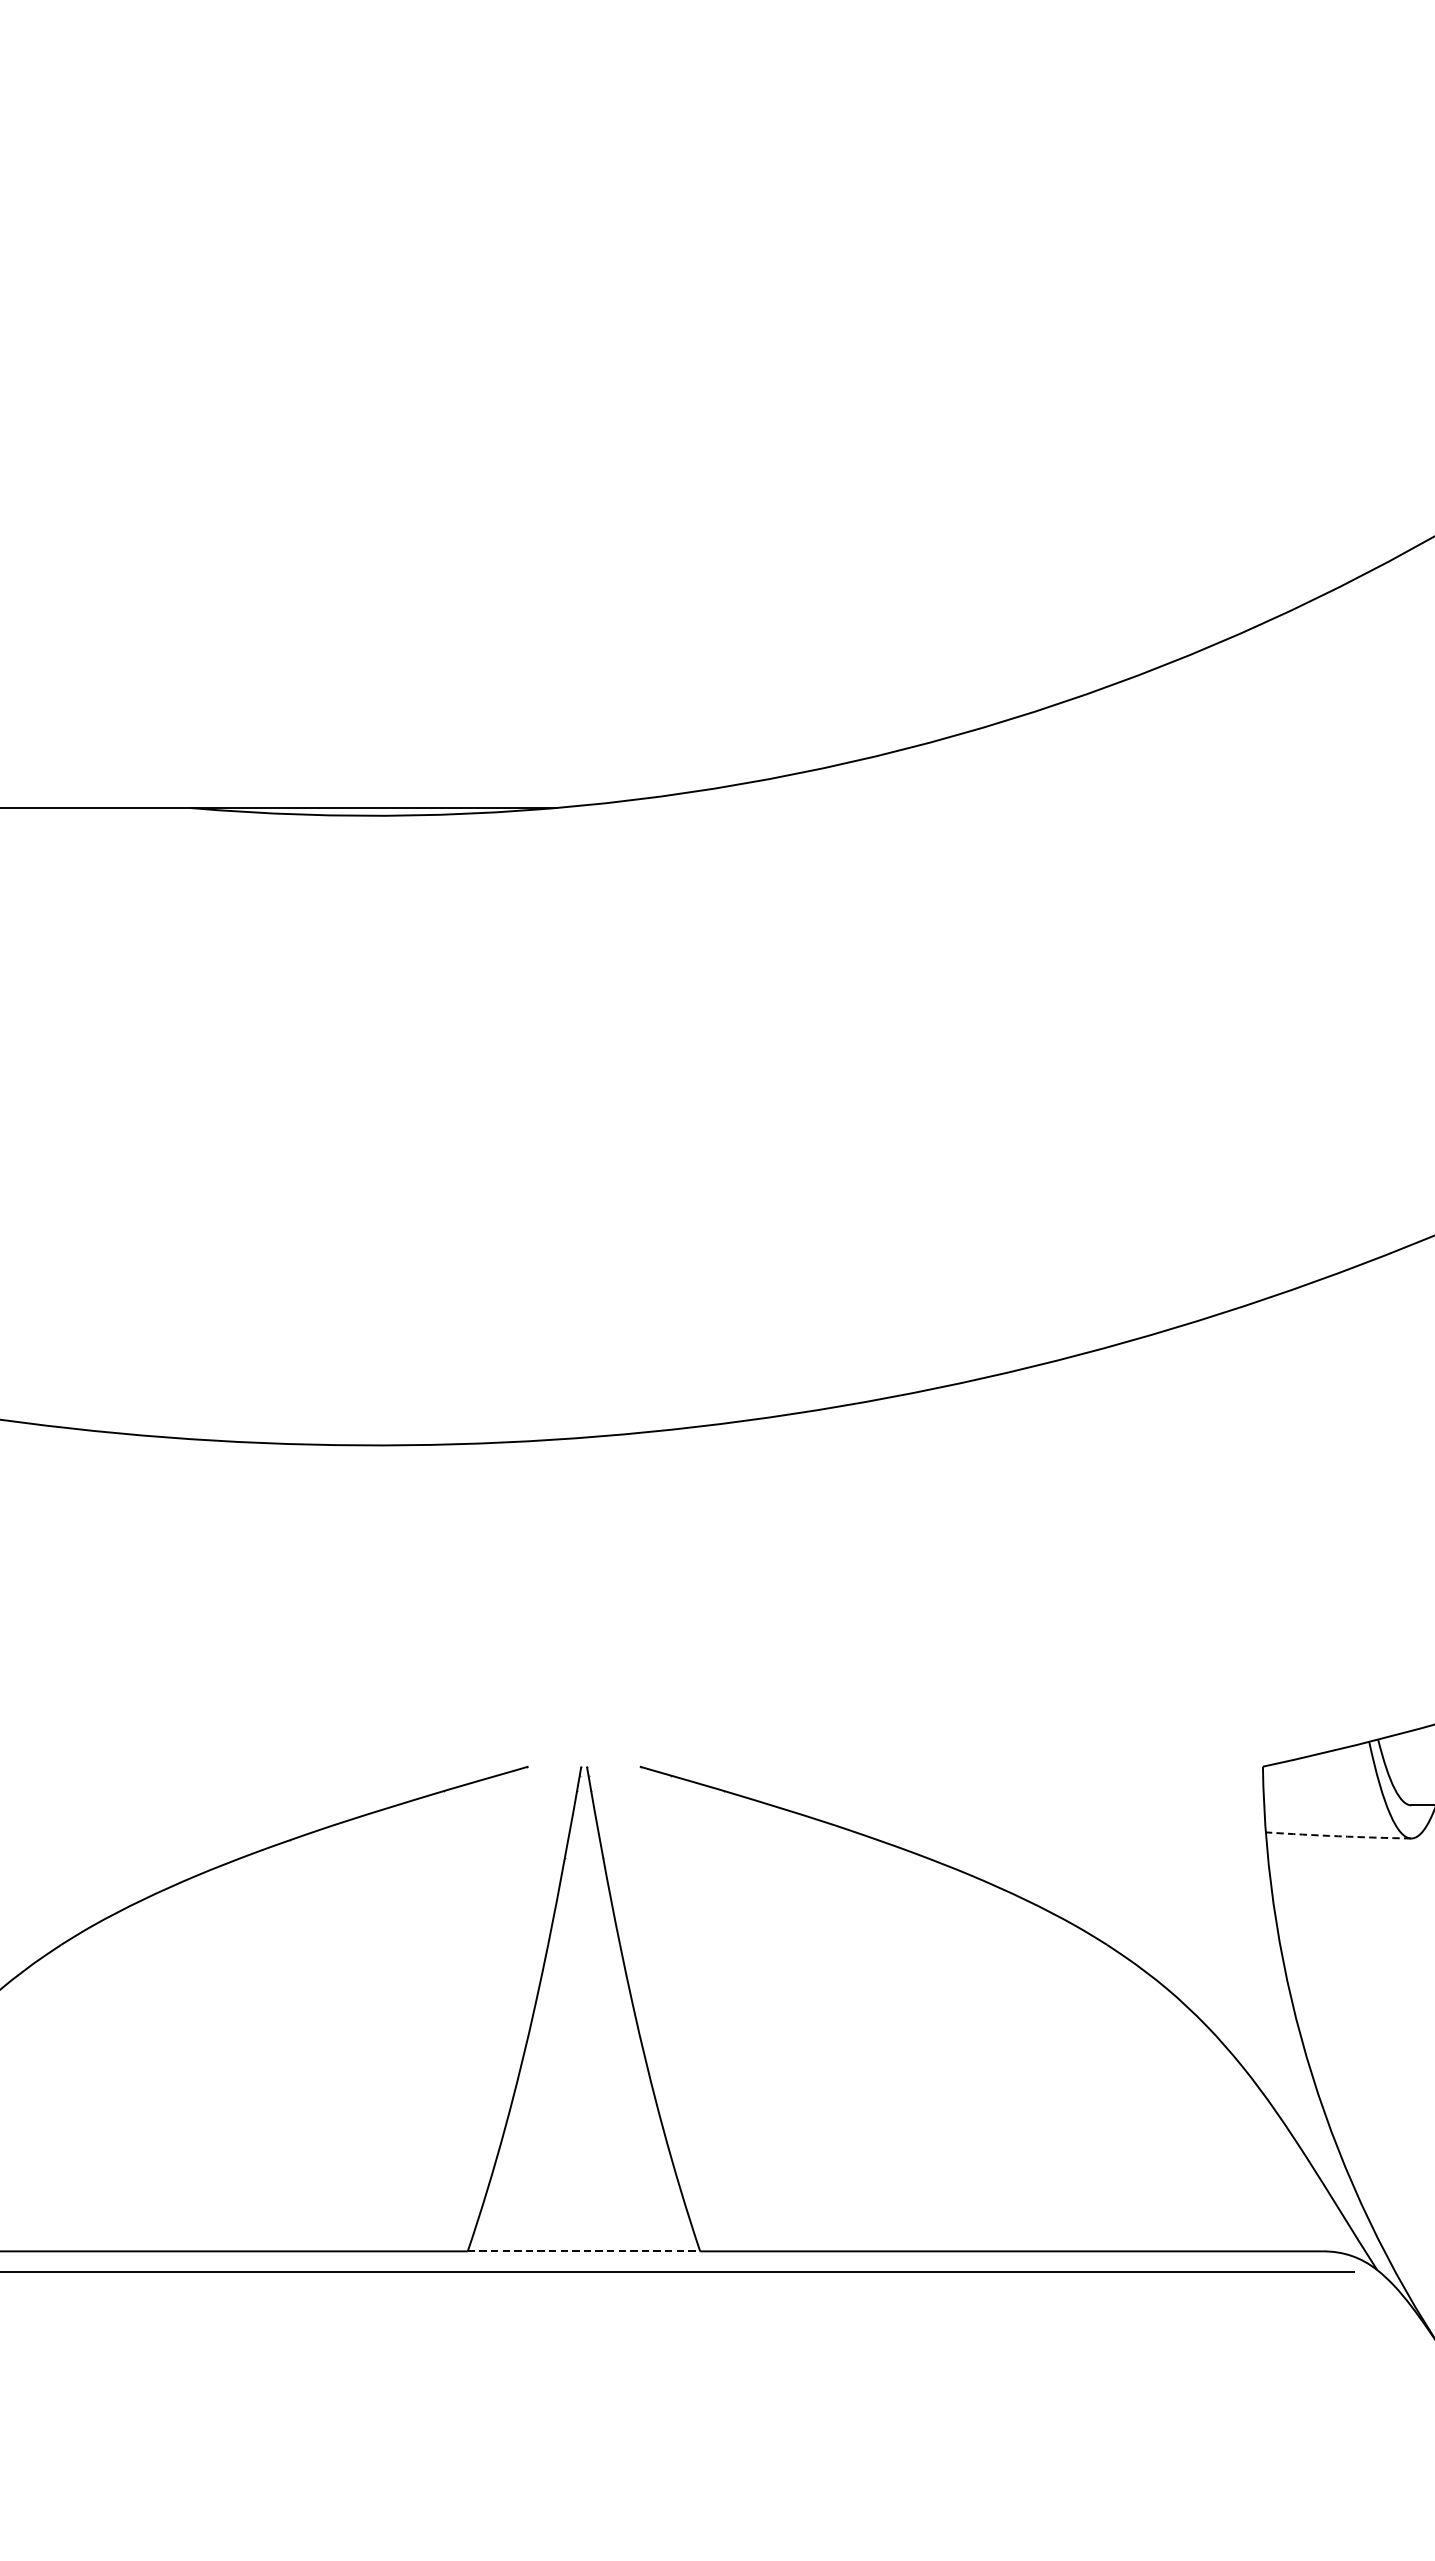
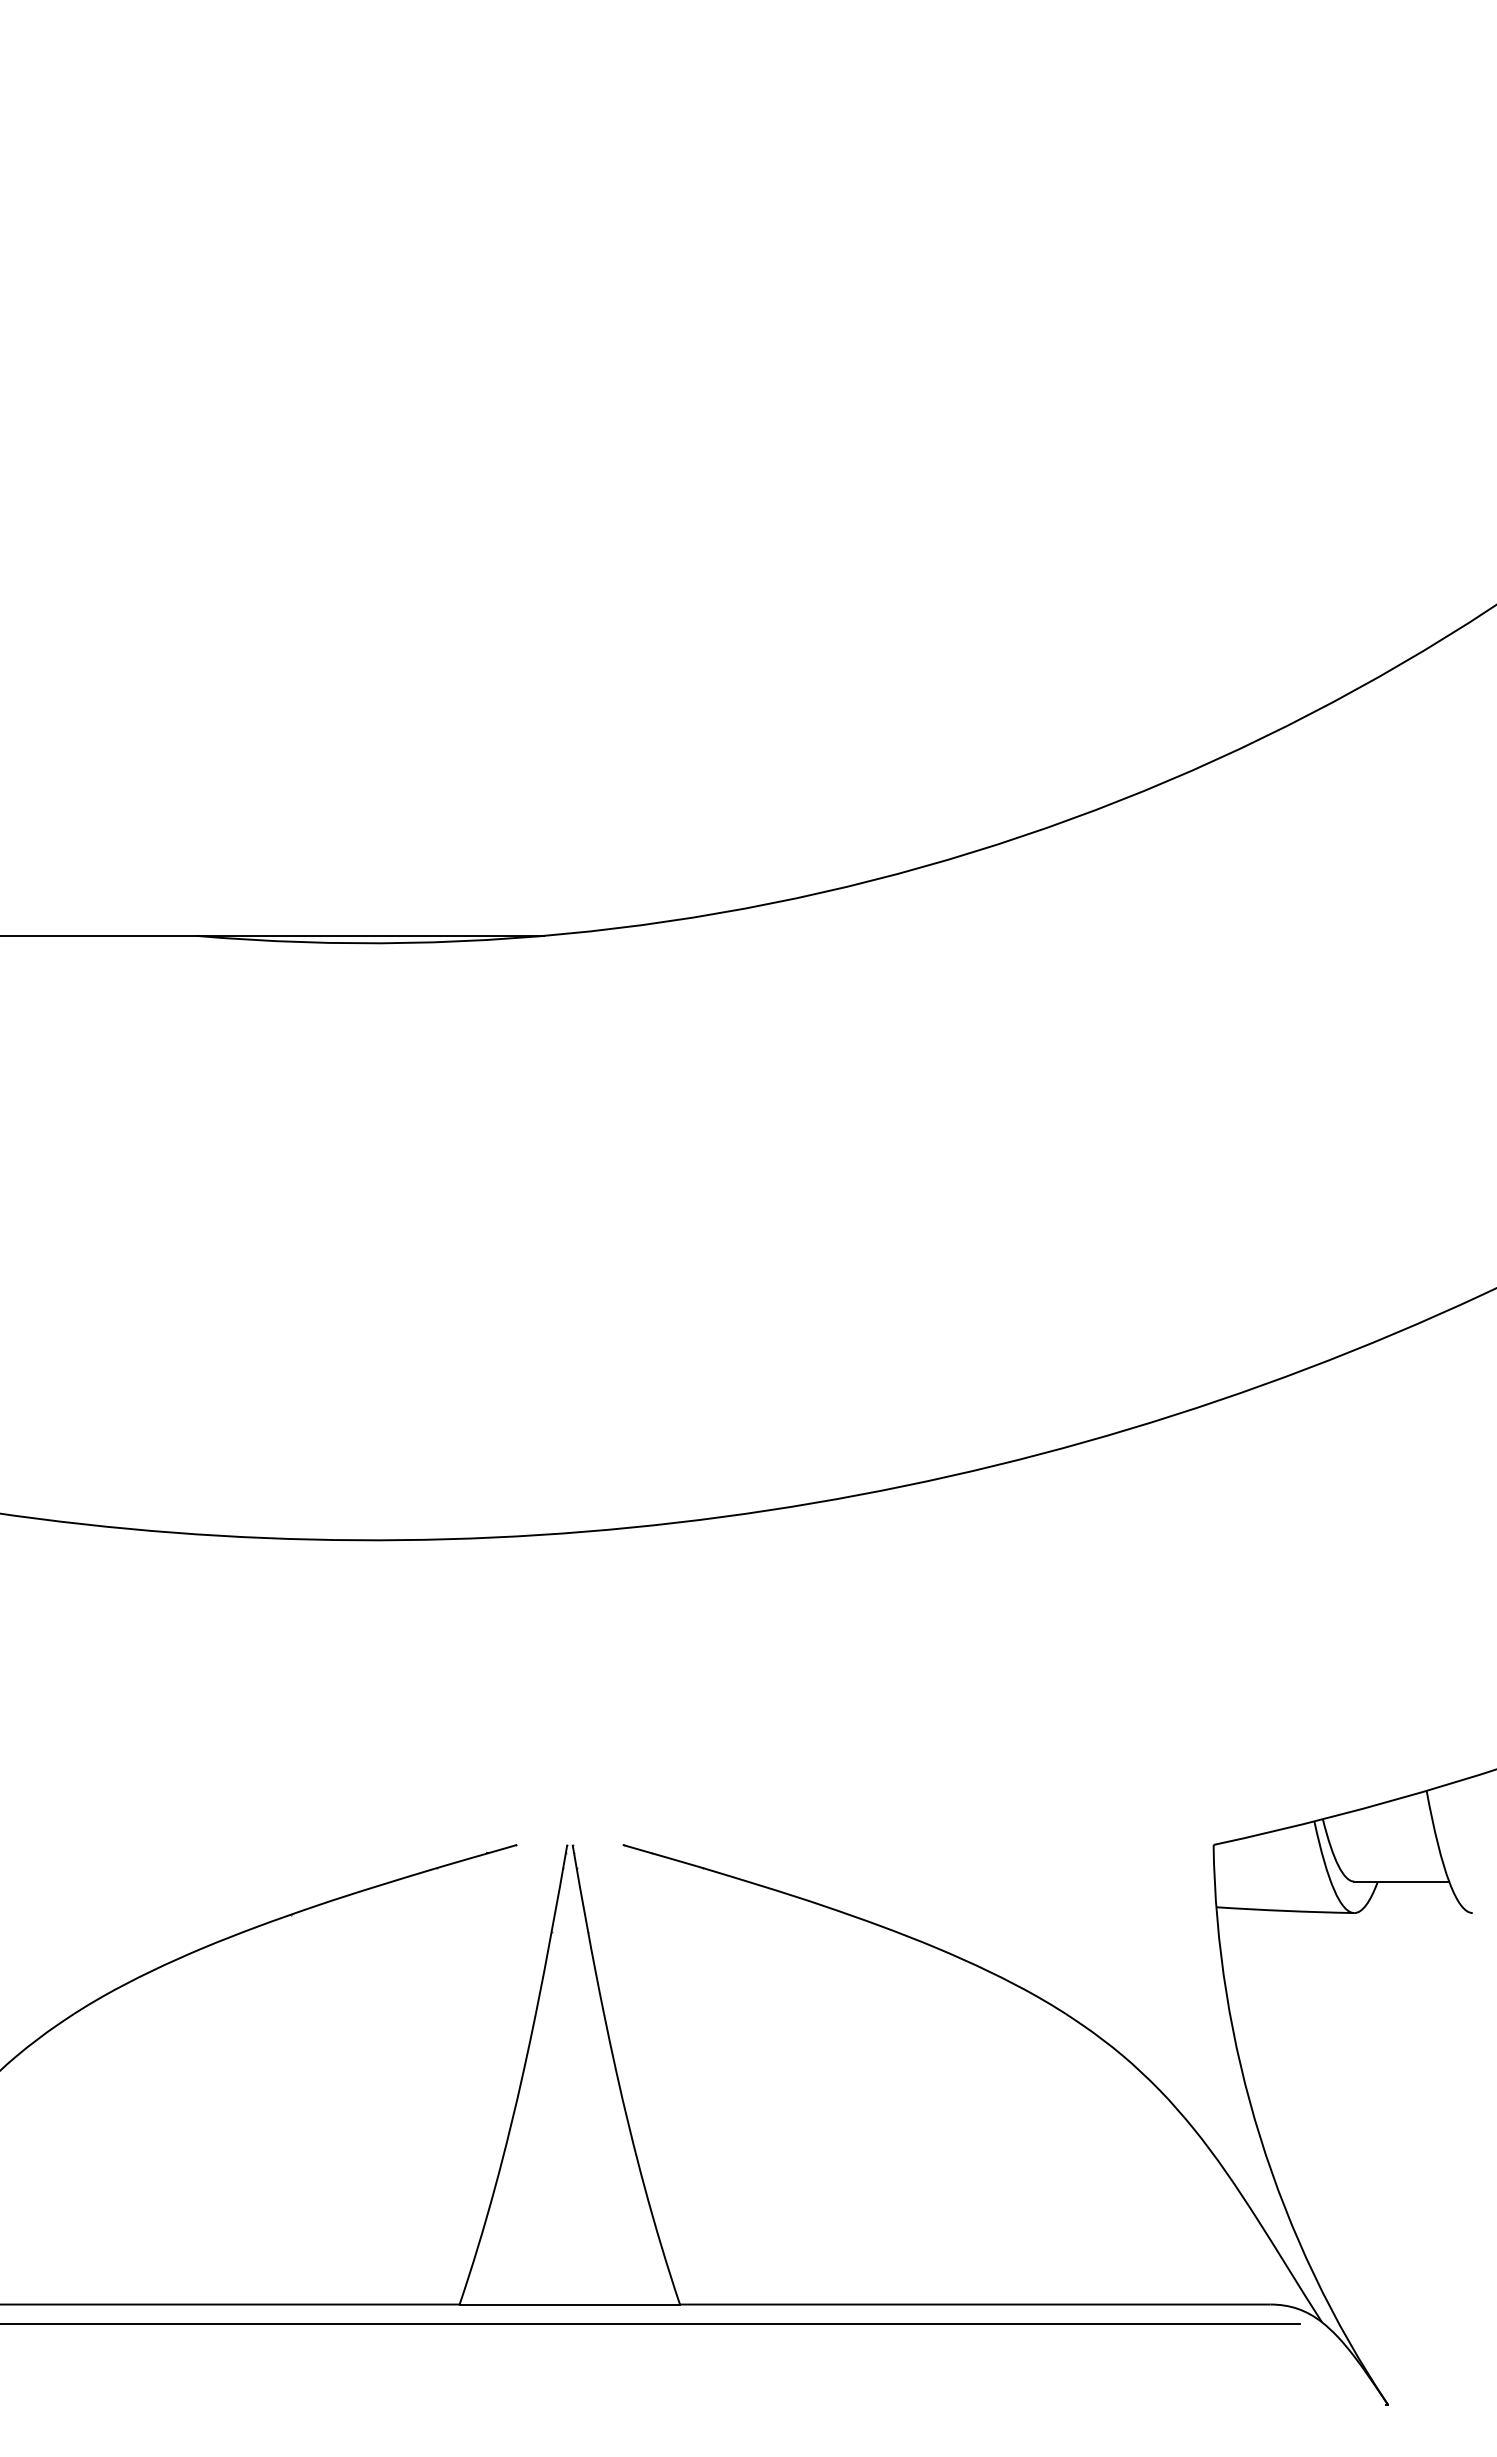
arc: (1338, 1835) -> (1285, 1910), dashed -> solid
line: (584, 2251) -> (570, 2304), dashed -> solid

